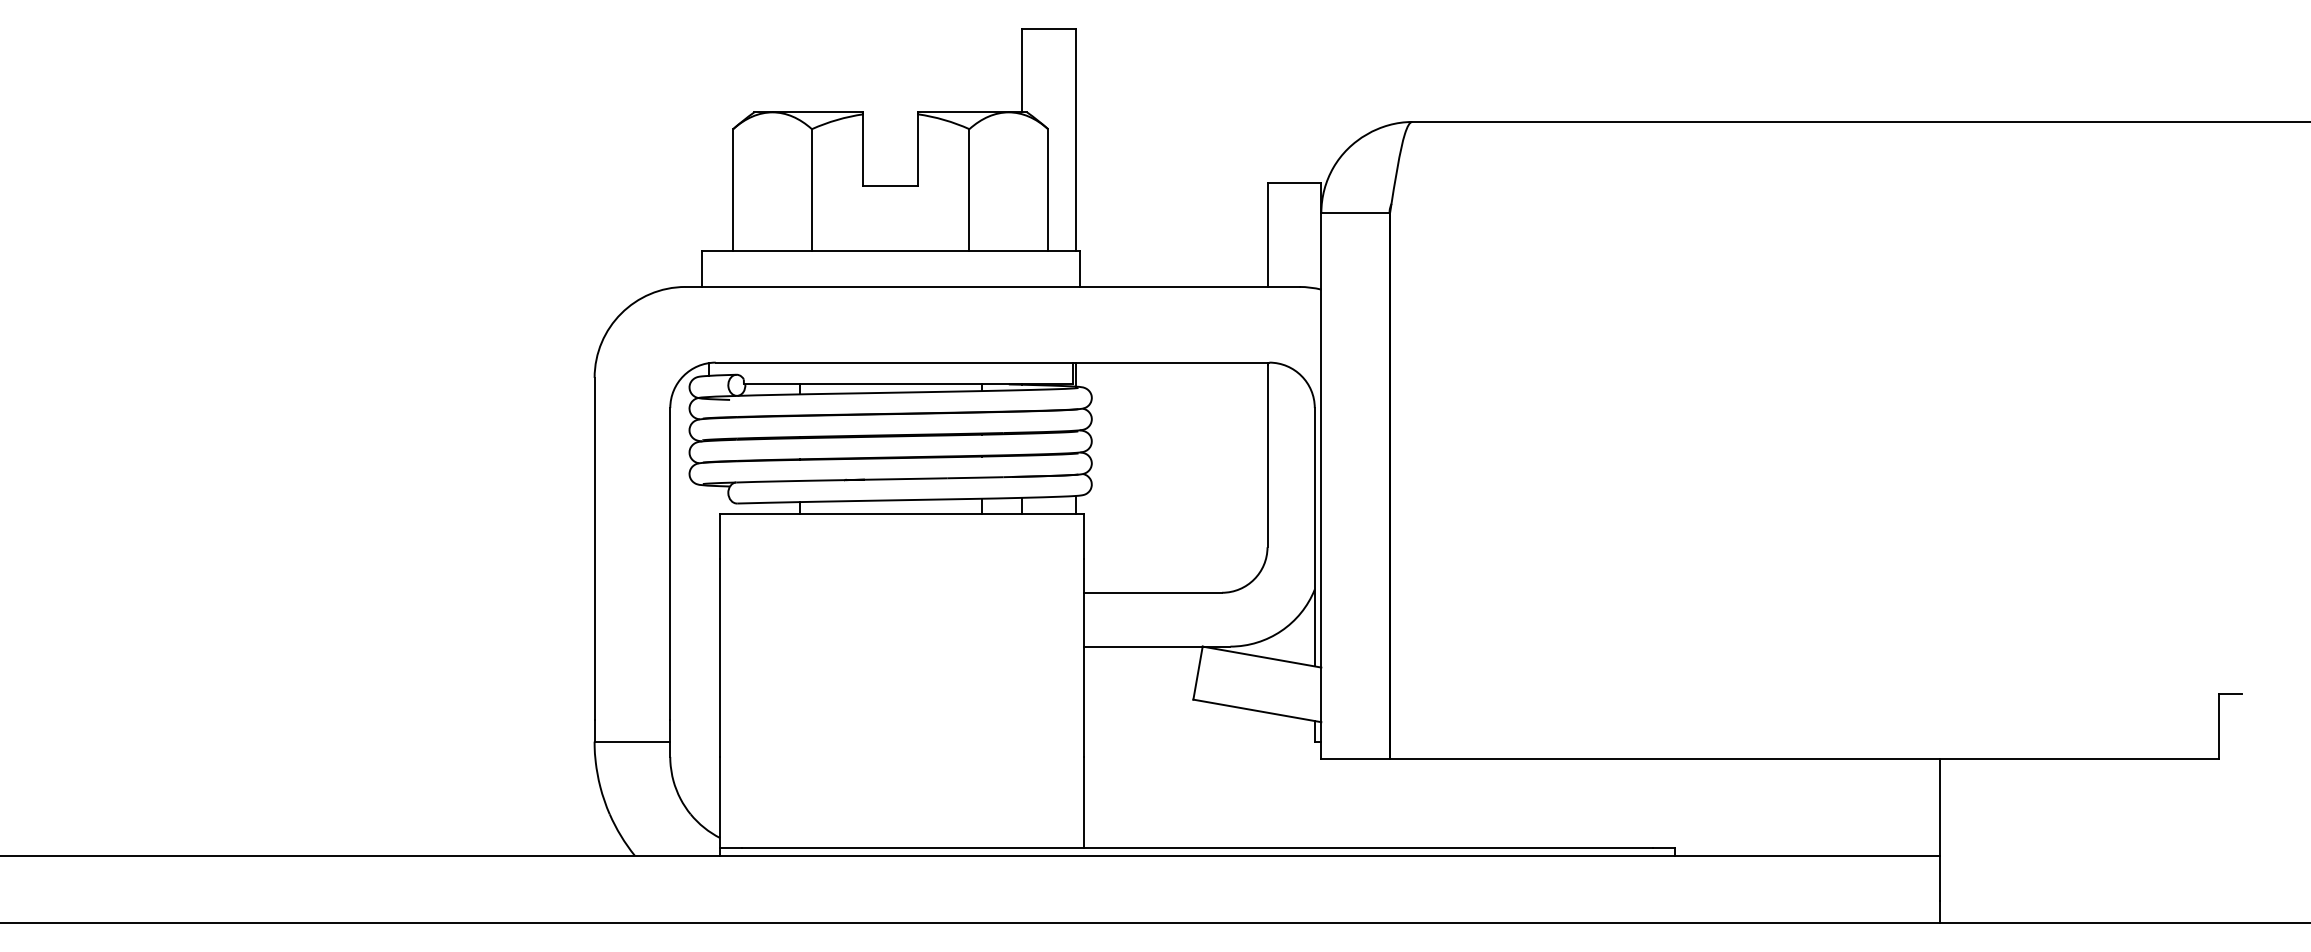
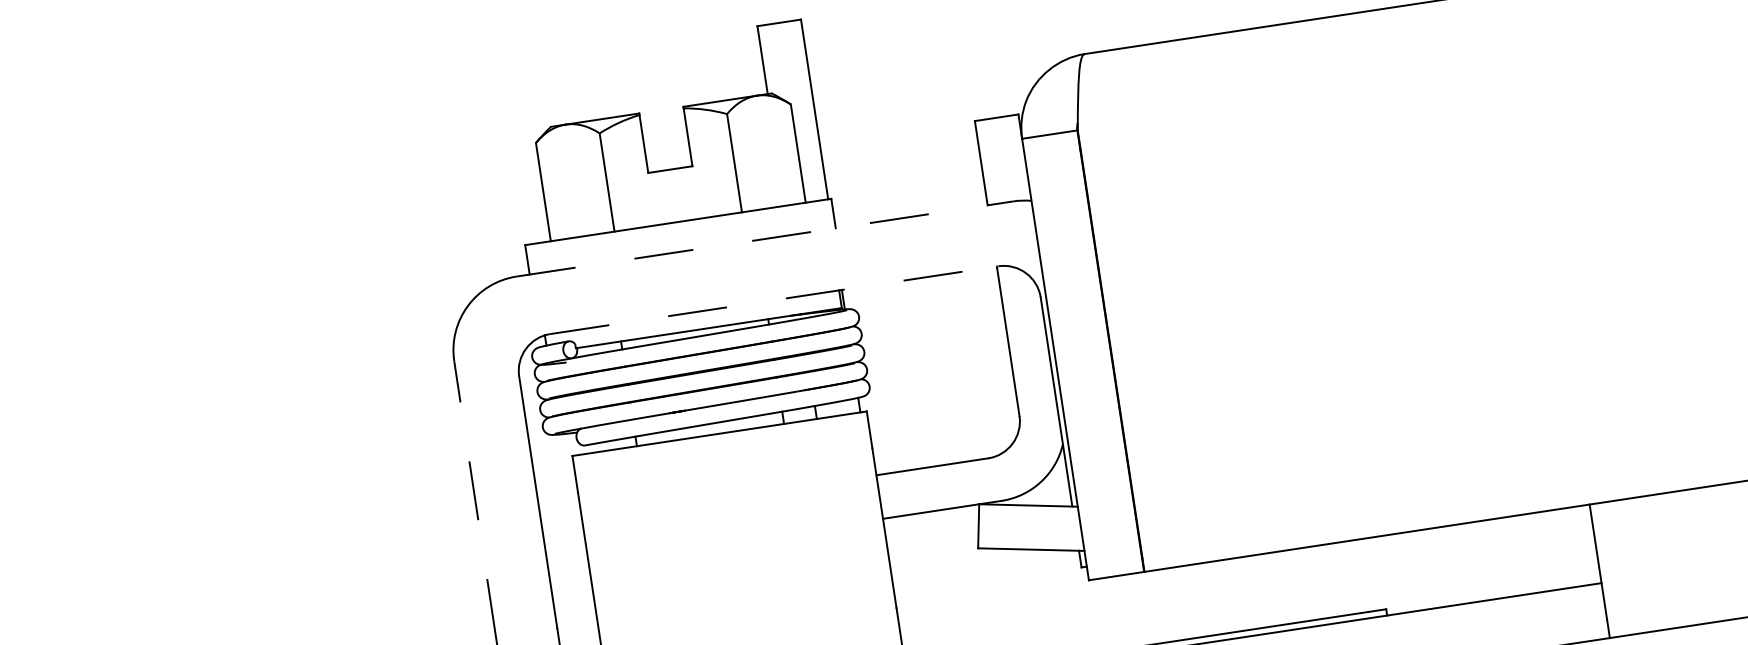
line: (992, 286) -> (765, 238), solid -> dashed
line: (992, 362) -> (774, 300), solid -> dashed
line: (594, 548) -> (475, 499), solid -> dashed

